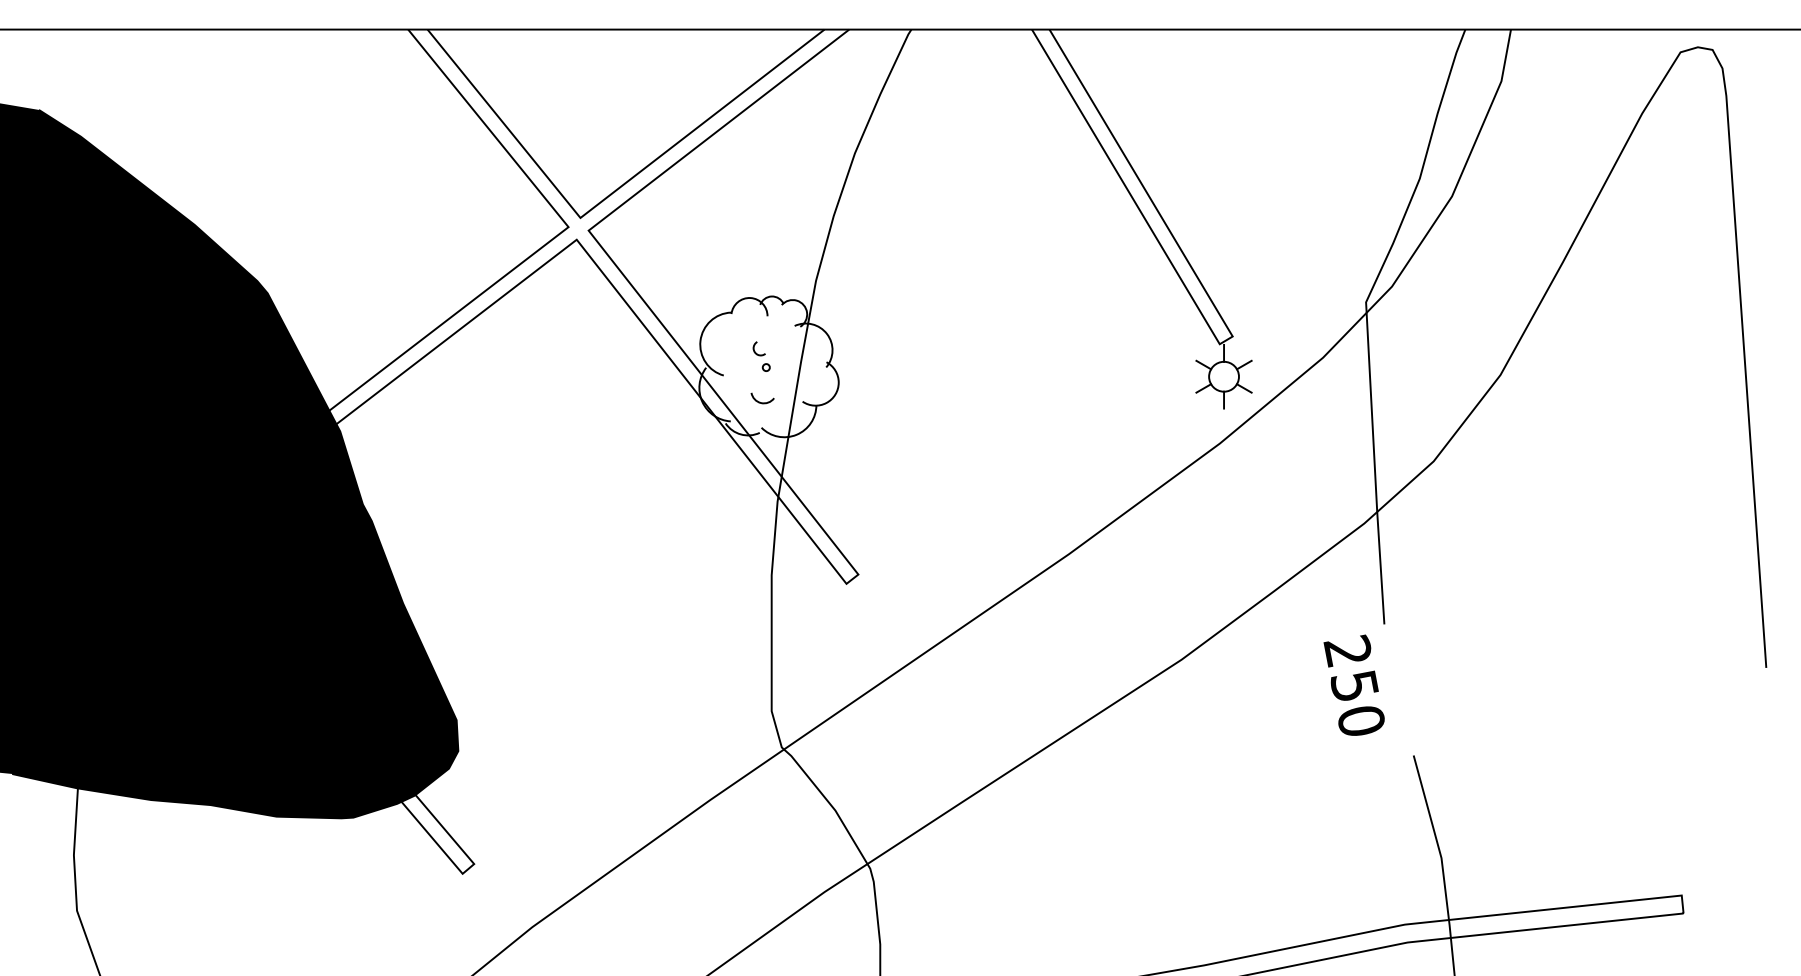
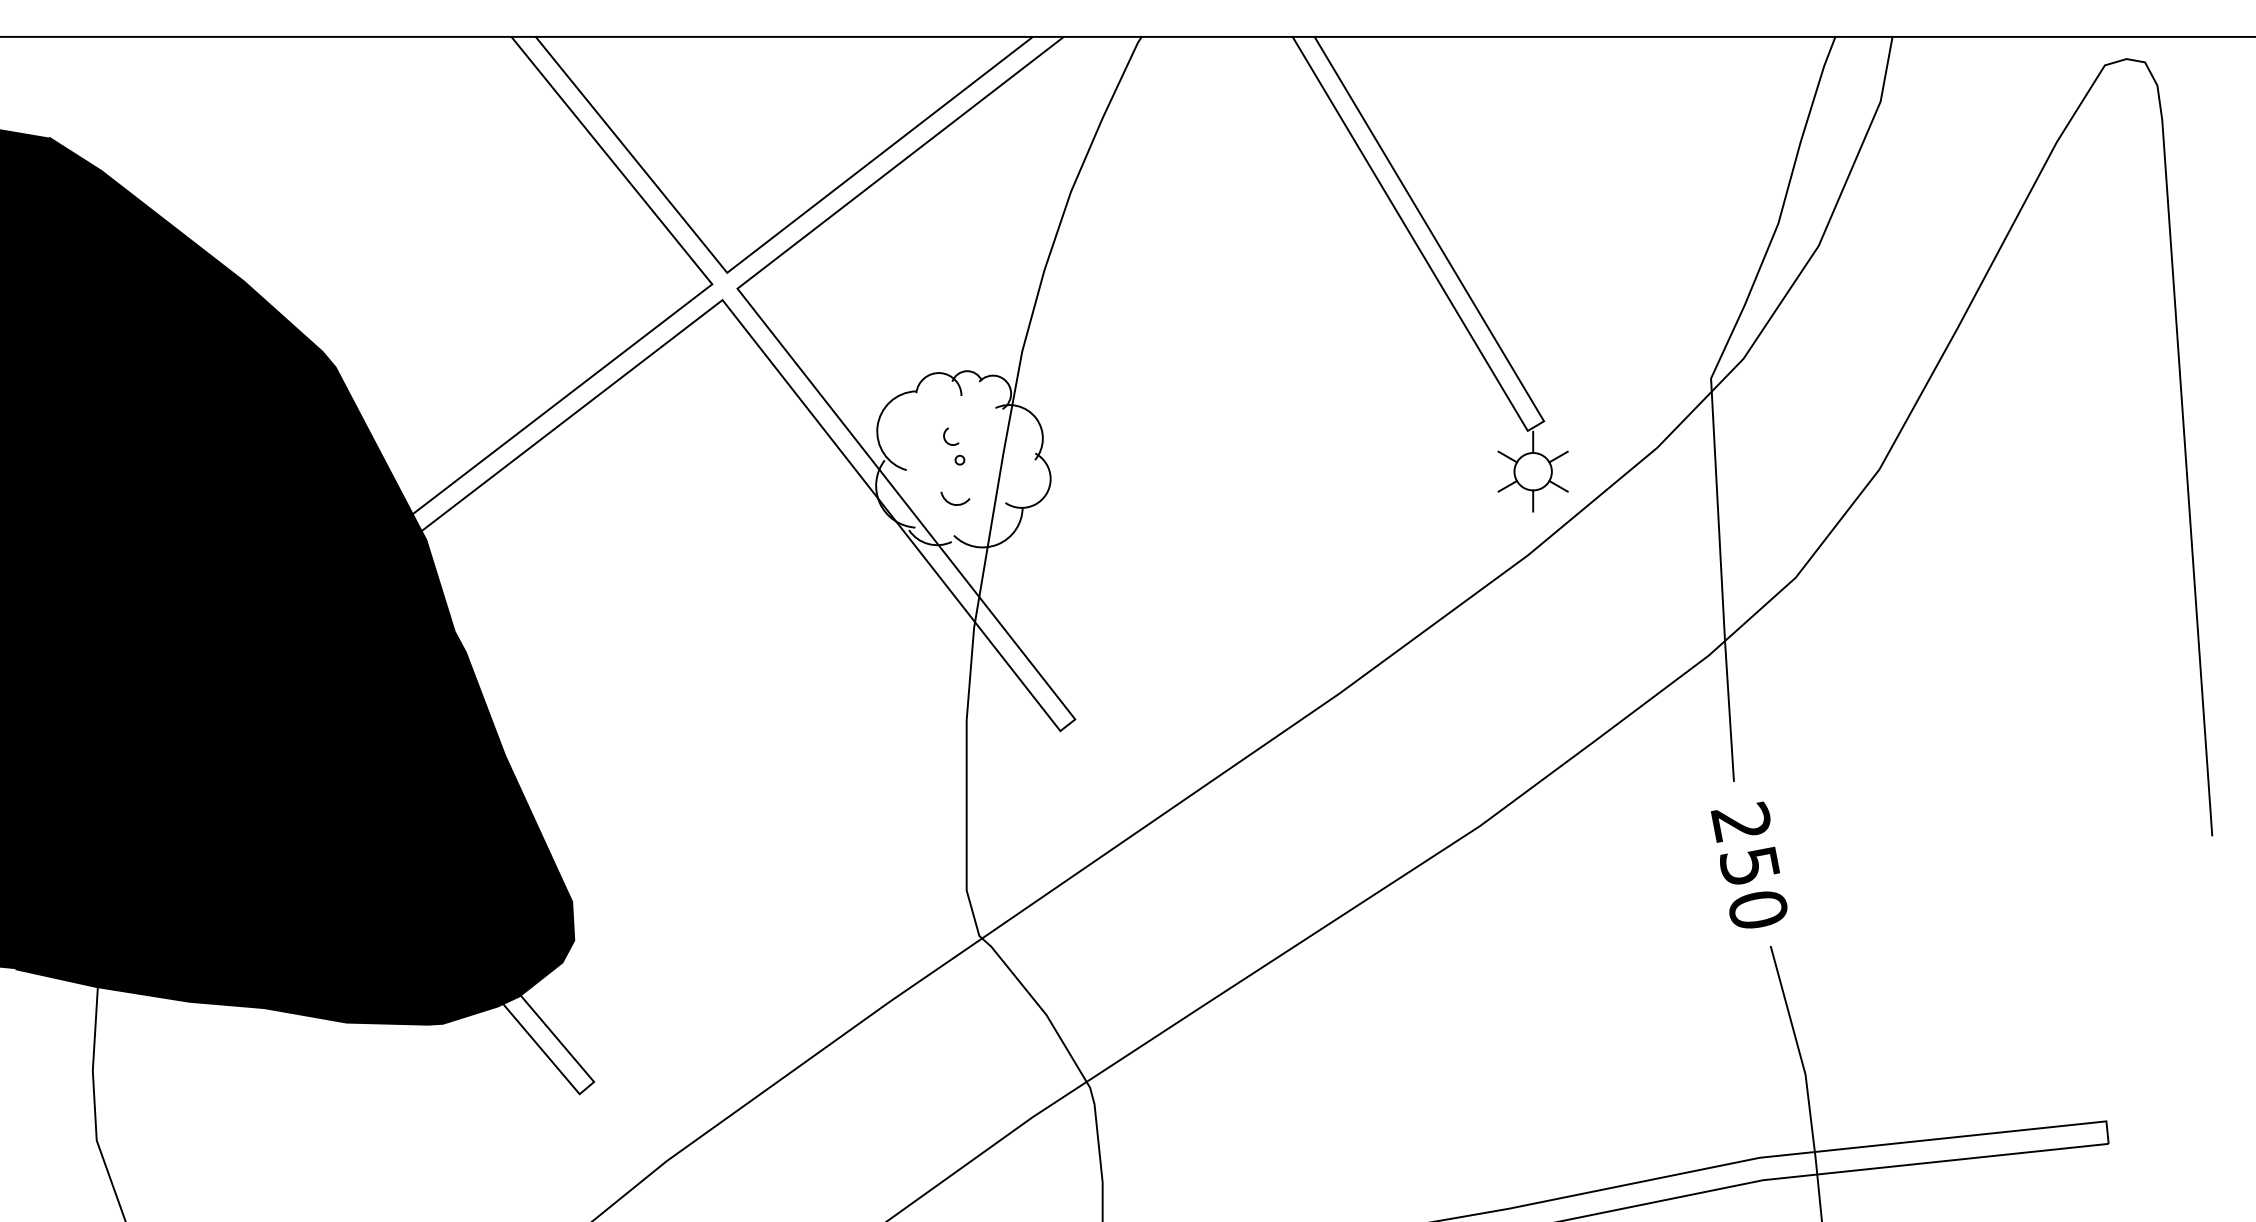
text: (1353, 684) -> (1748, 864), moved

